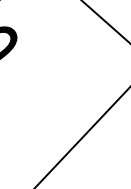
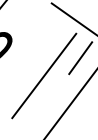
line: (106, 73) -> (80, 58), added
line: (55, 91) -> (44, 75), added

